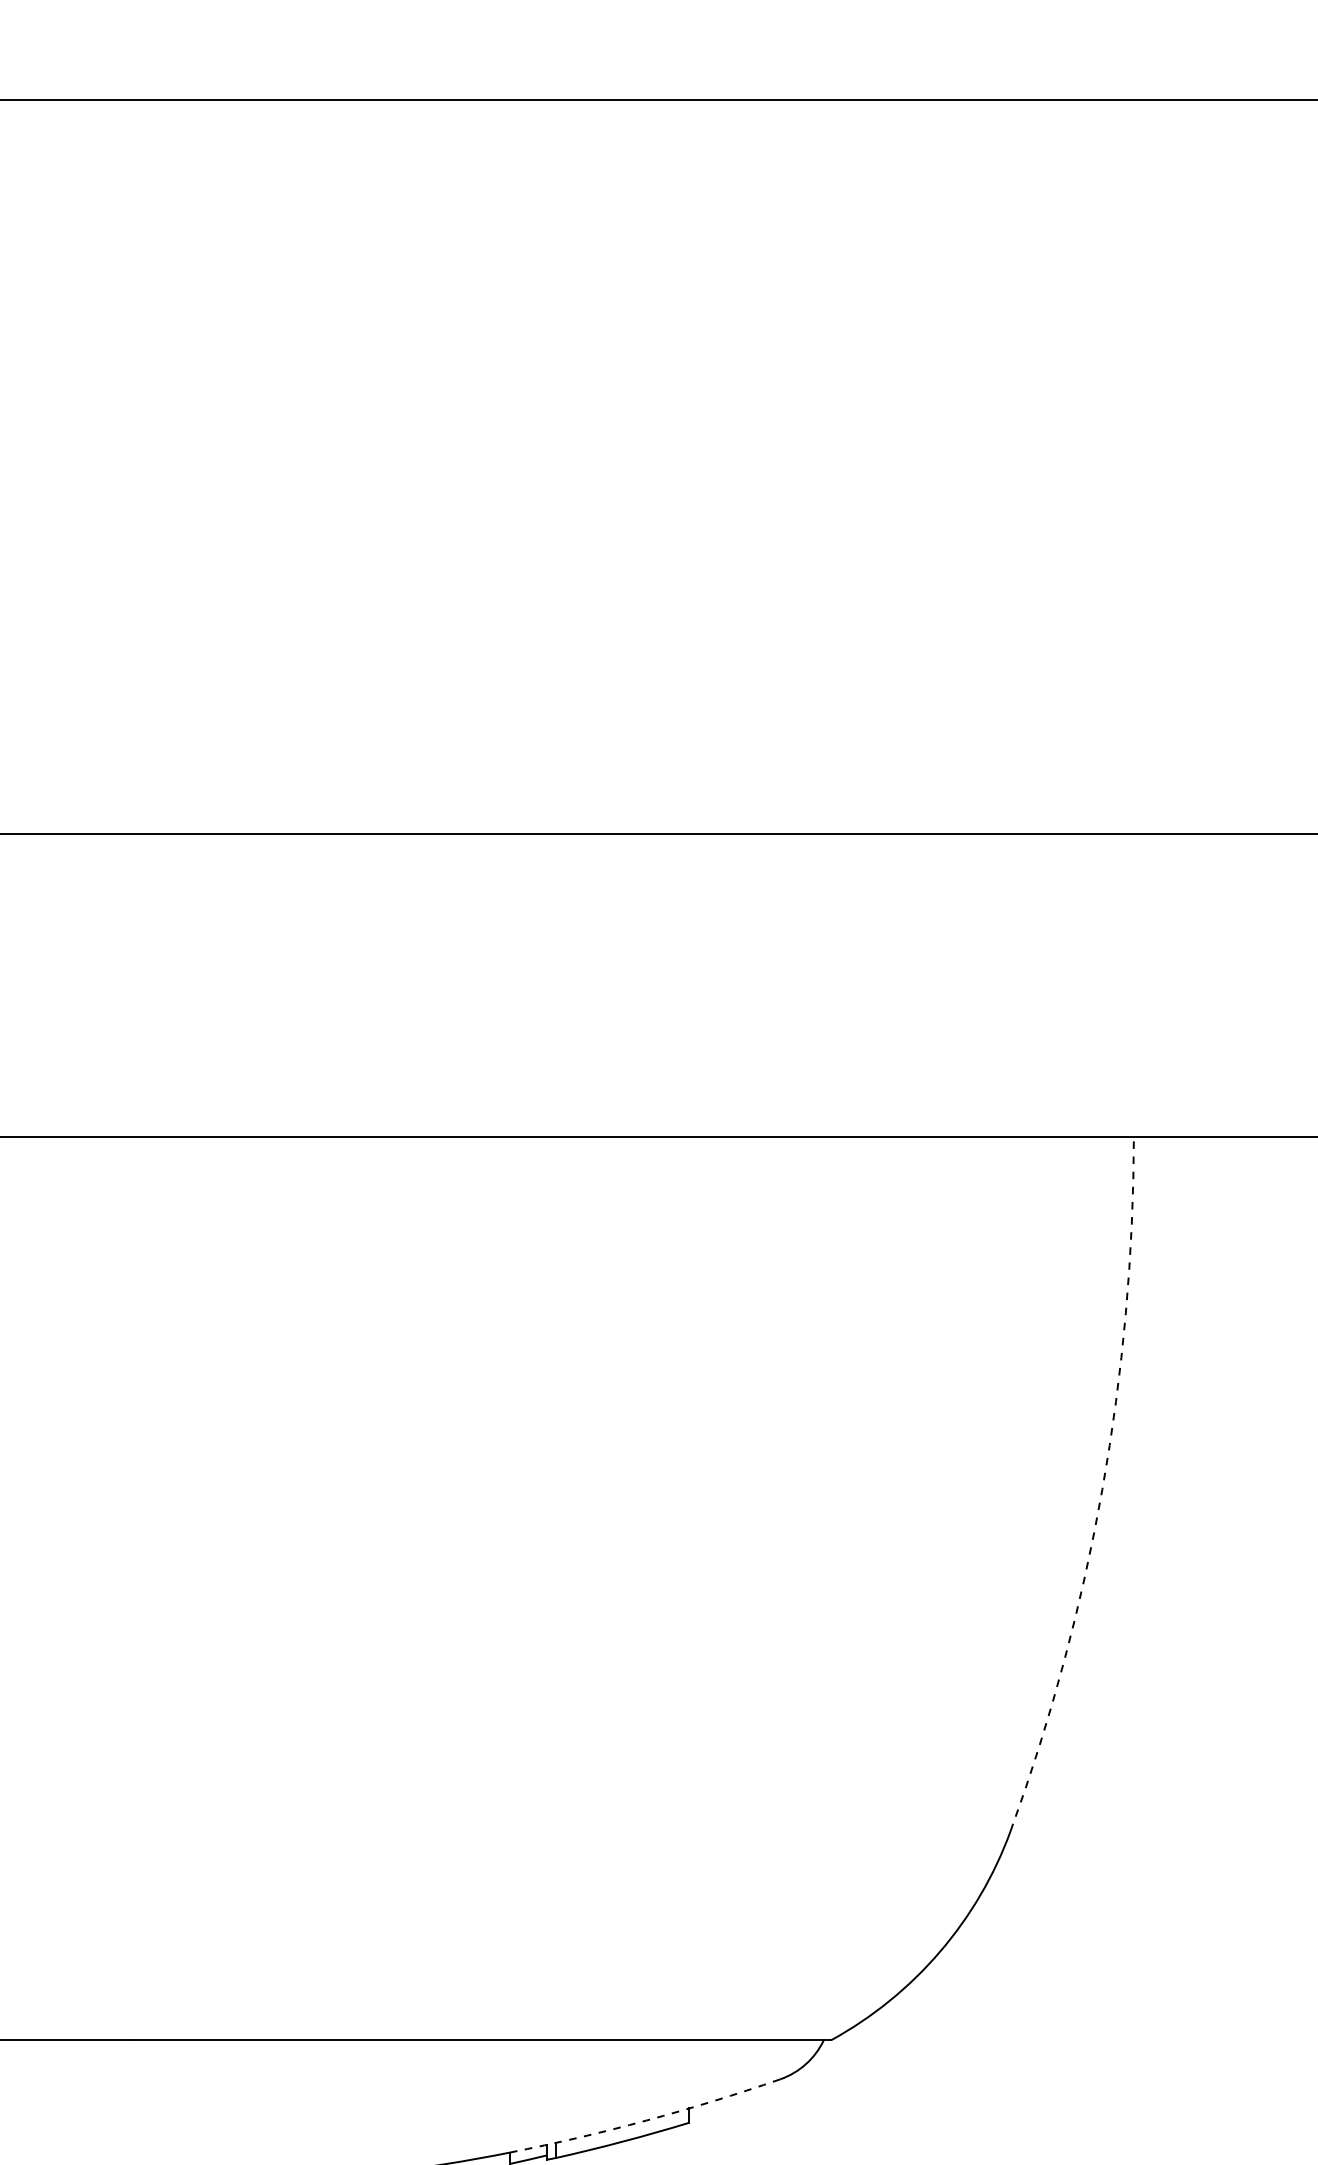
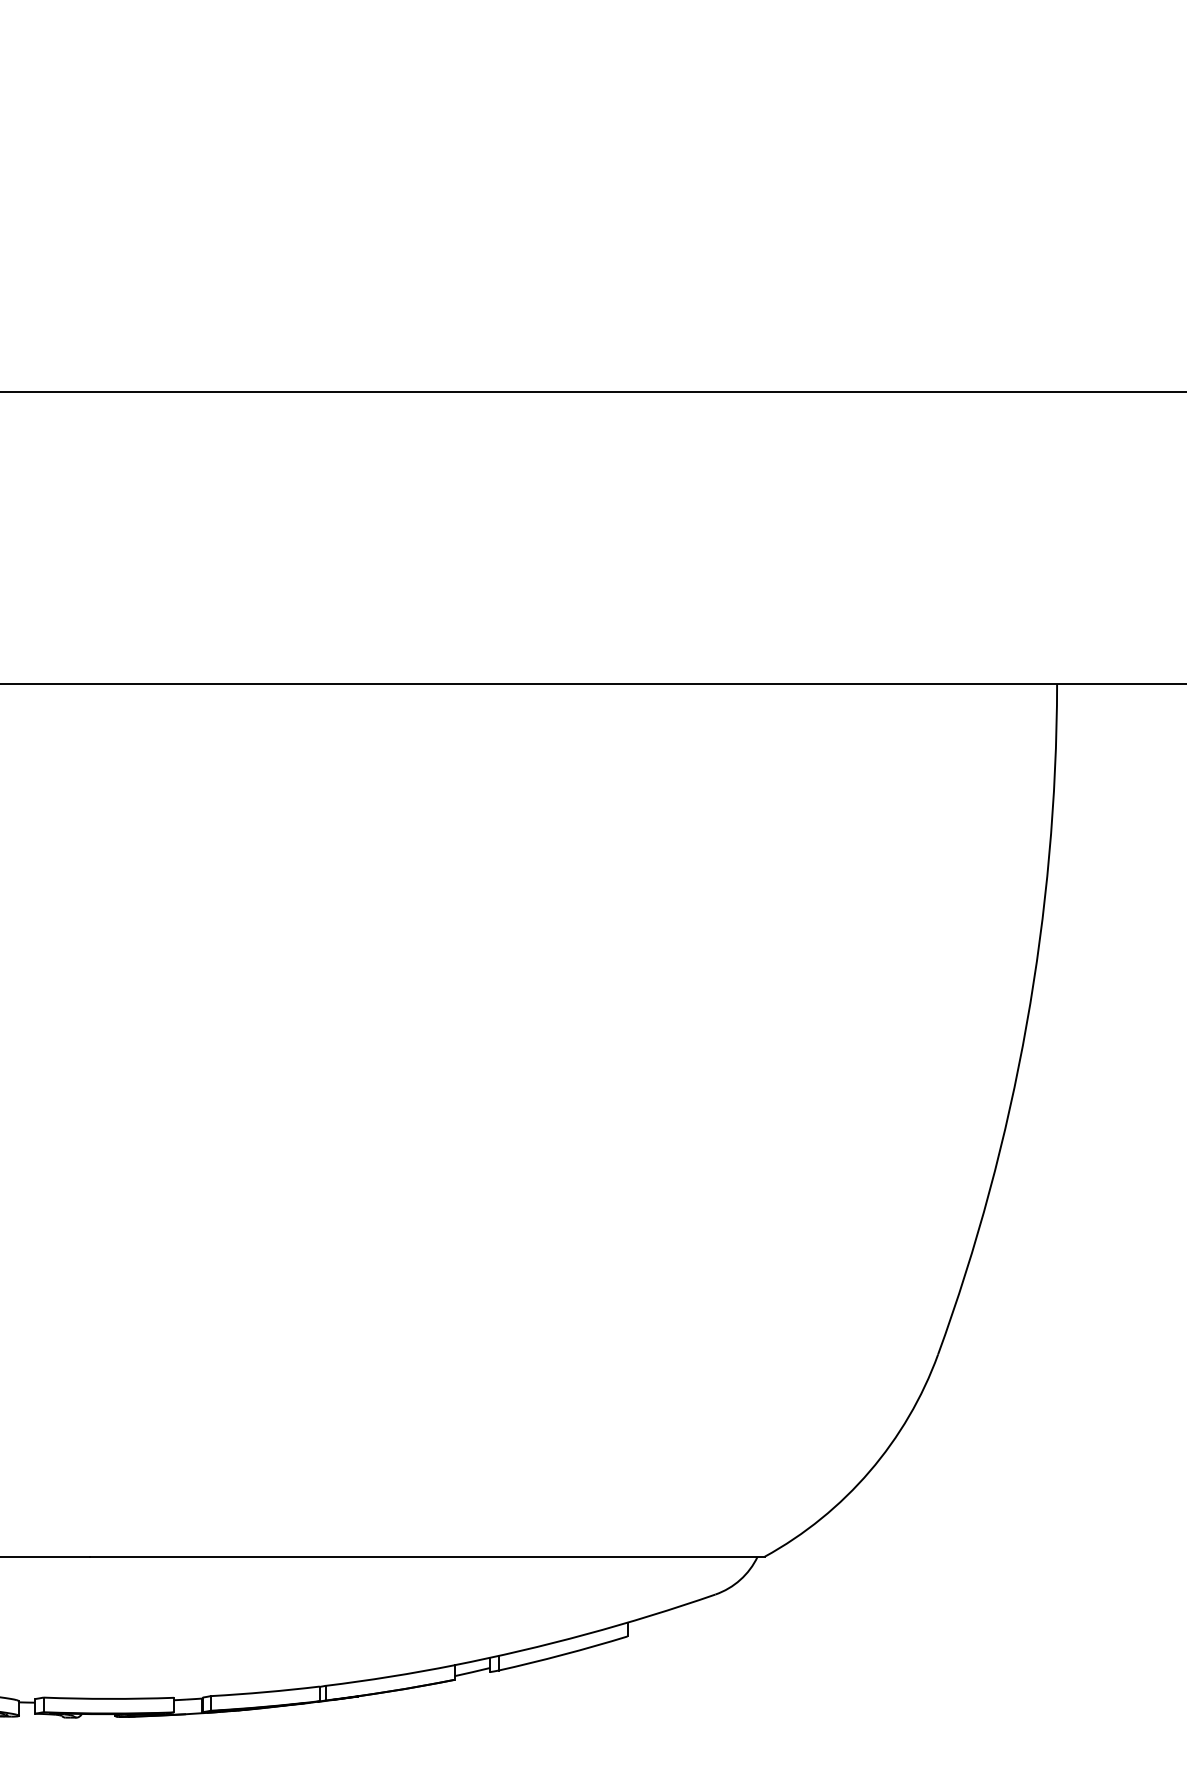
arc: (1102, 1489) -> (1026, 1024), dashed -> solid
arc: (646, 2120) -> (586, 1634), dashed -> solid

